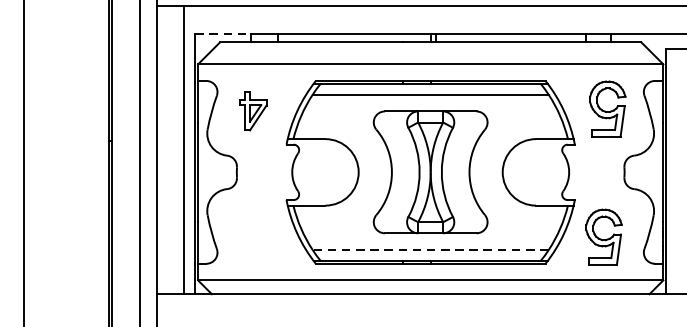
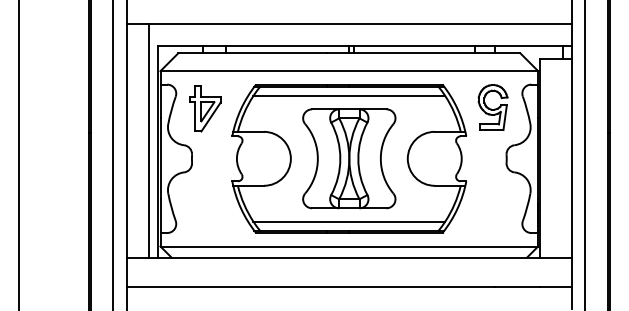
line: (223, 34) -> (181, 46), dashed -> solid
part: (253, 110) -> (205, 108), size x1.43
part: (603, 237) -> (489, 211), removed
line: (430, 249) -> (349, 221), dashed -> solid

